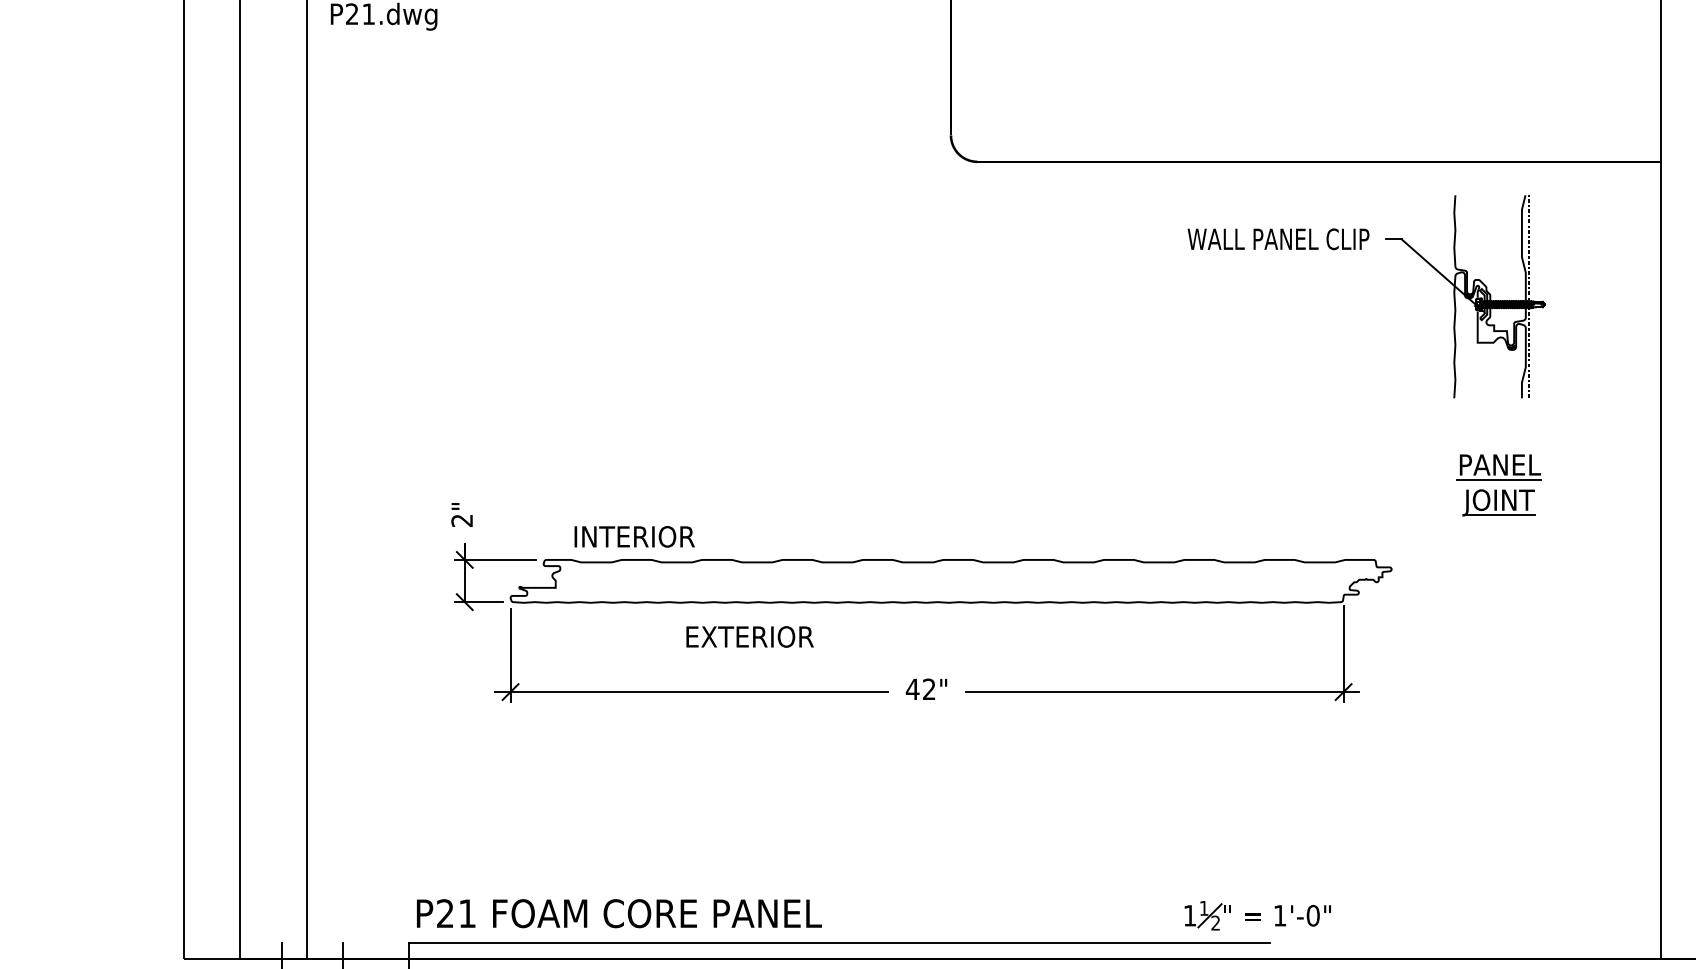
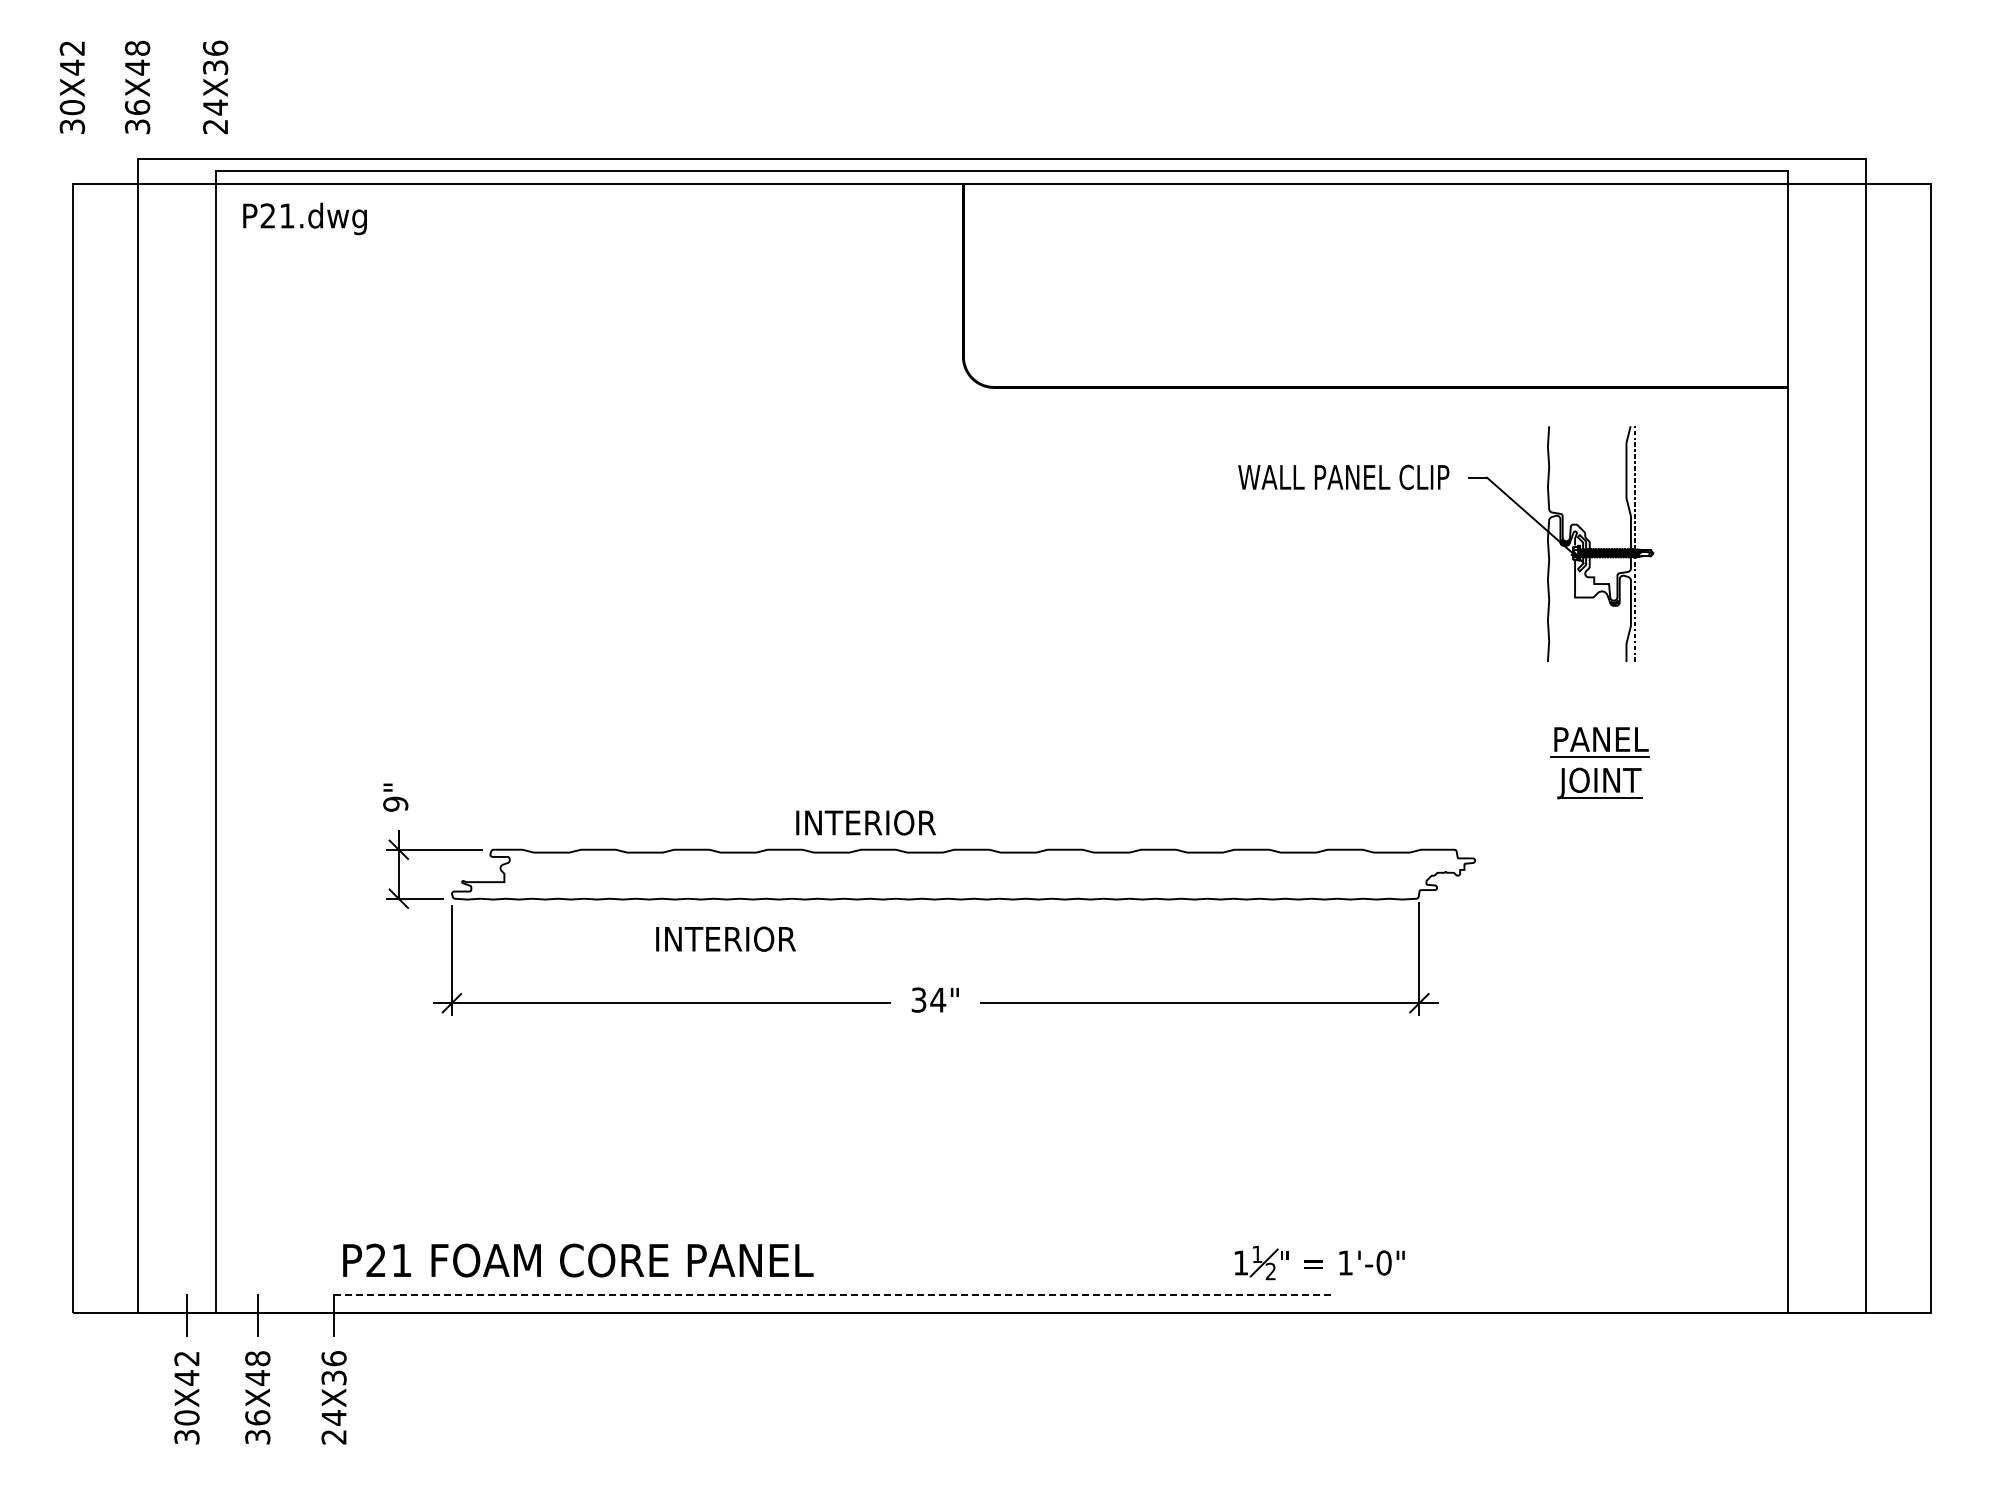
text: (461, 520) -> (395, 803), 2" -> 9"
text: (634, 536) -> (865, 822), moved
text: (751, 636) -> (731, 938), EXTERIOR -> INTERIOR
text: (920, 688) -> (928, 999), 42" -> 34"
line: (839, 942) -> (833, 1294), solid -> dashed

